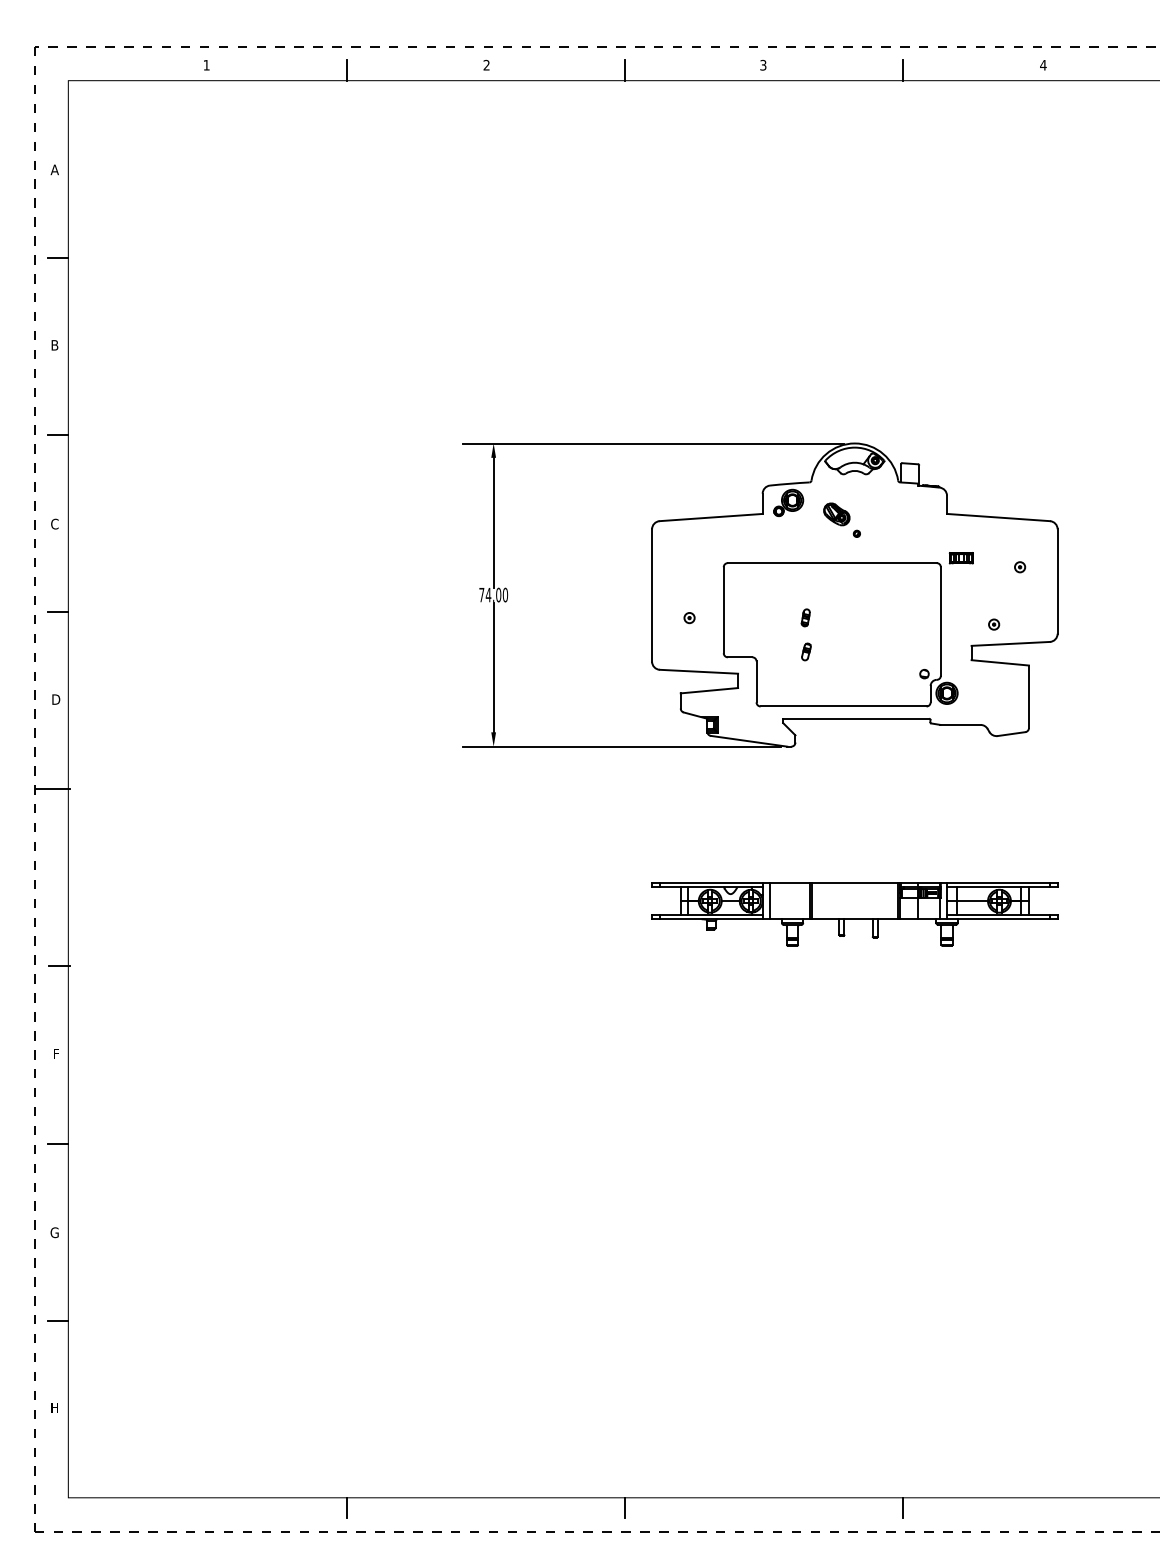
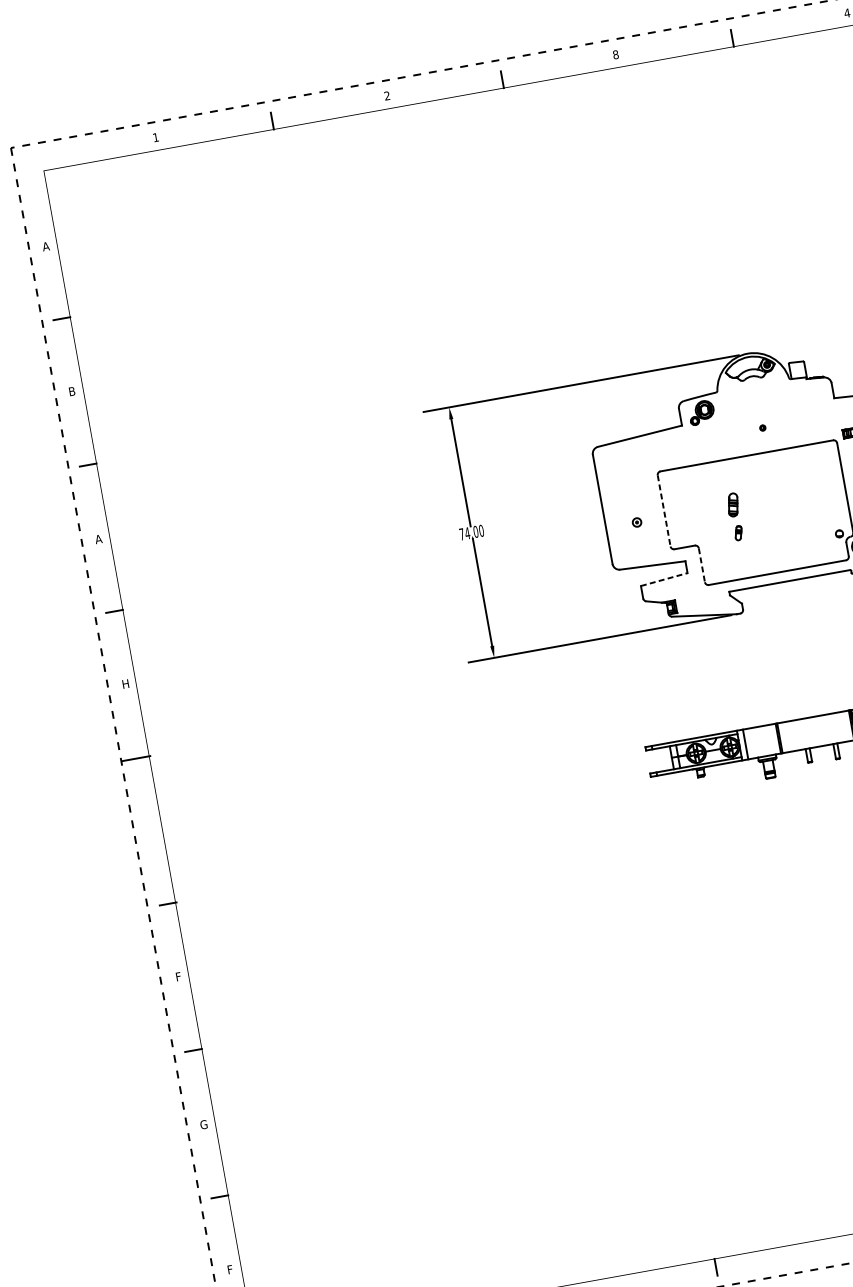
text: (763, 65) -> (616, 54), 3 -> 8
part: (836, 514) -> (743, 415), removed
text: (54, 523) -> (98, 538), C -> A
line: (723, 610) -> (663, 511), solid -> dashed
part: (805, 617) -> (732, 504), size x1.6
line: (756, 682) -> (701, 565), solid -> dashed
line: (709, 690) -> (664, 579), solid -> dashed
text: (56, 699) -> (126, 683), D -> H
text: (54, 1407) -> (229, 1269), H -> F

